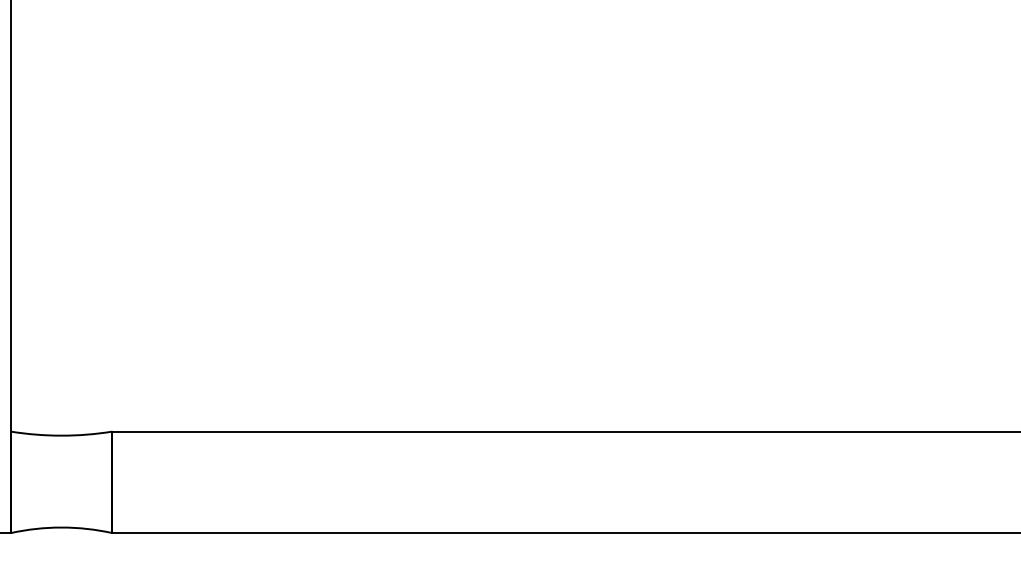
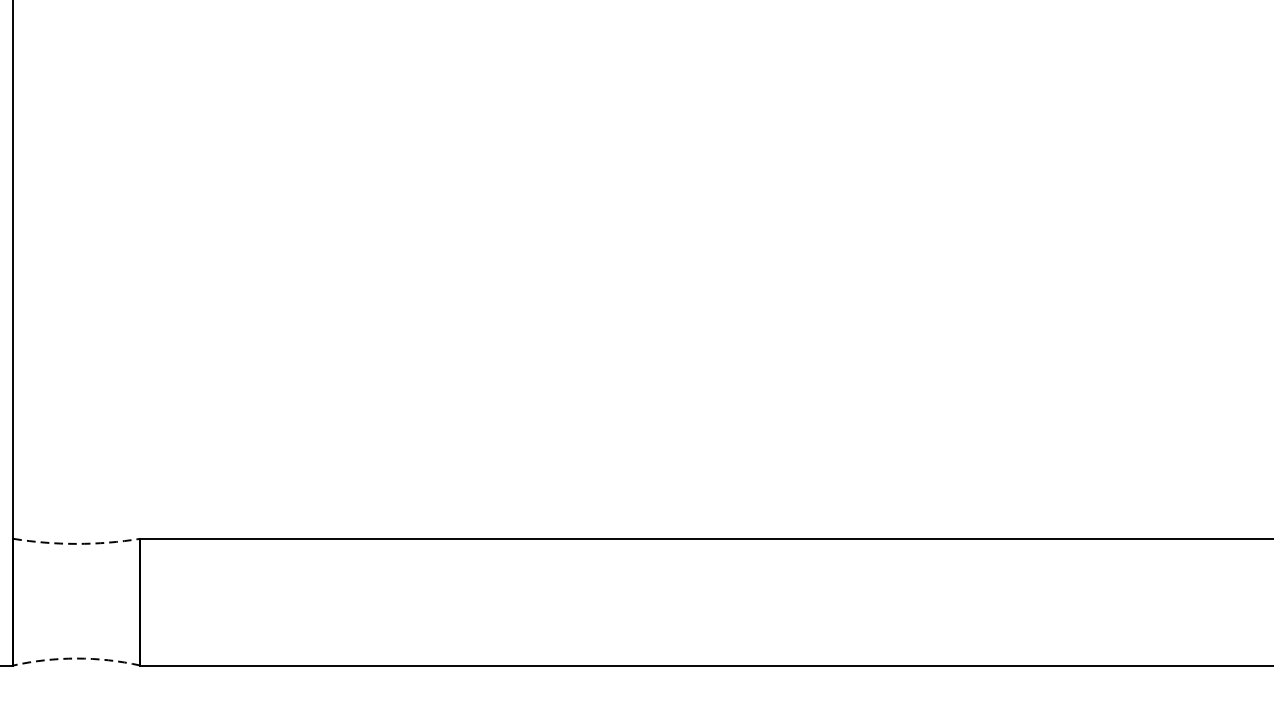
arc: (61, 435) -> (76, 543), solid -> dashed
arc: (61, 527) -> (76, 658), solid -> dashed

